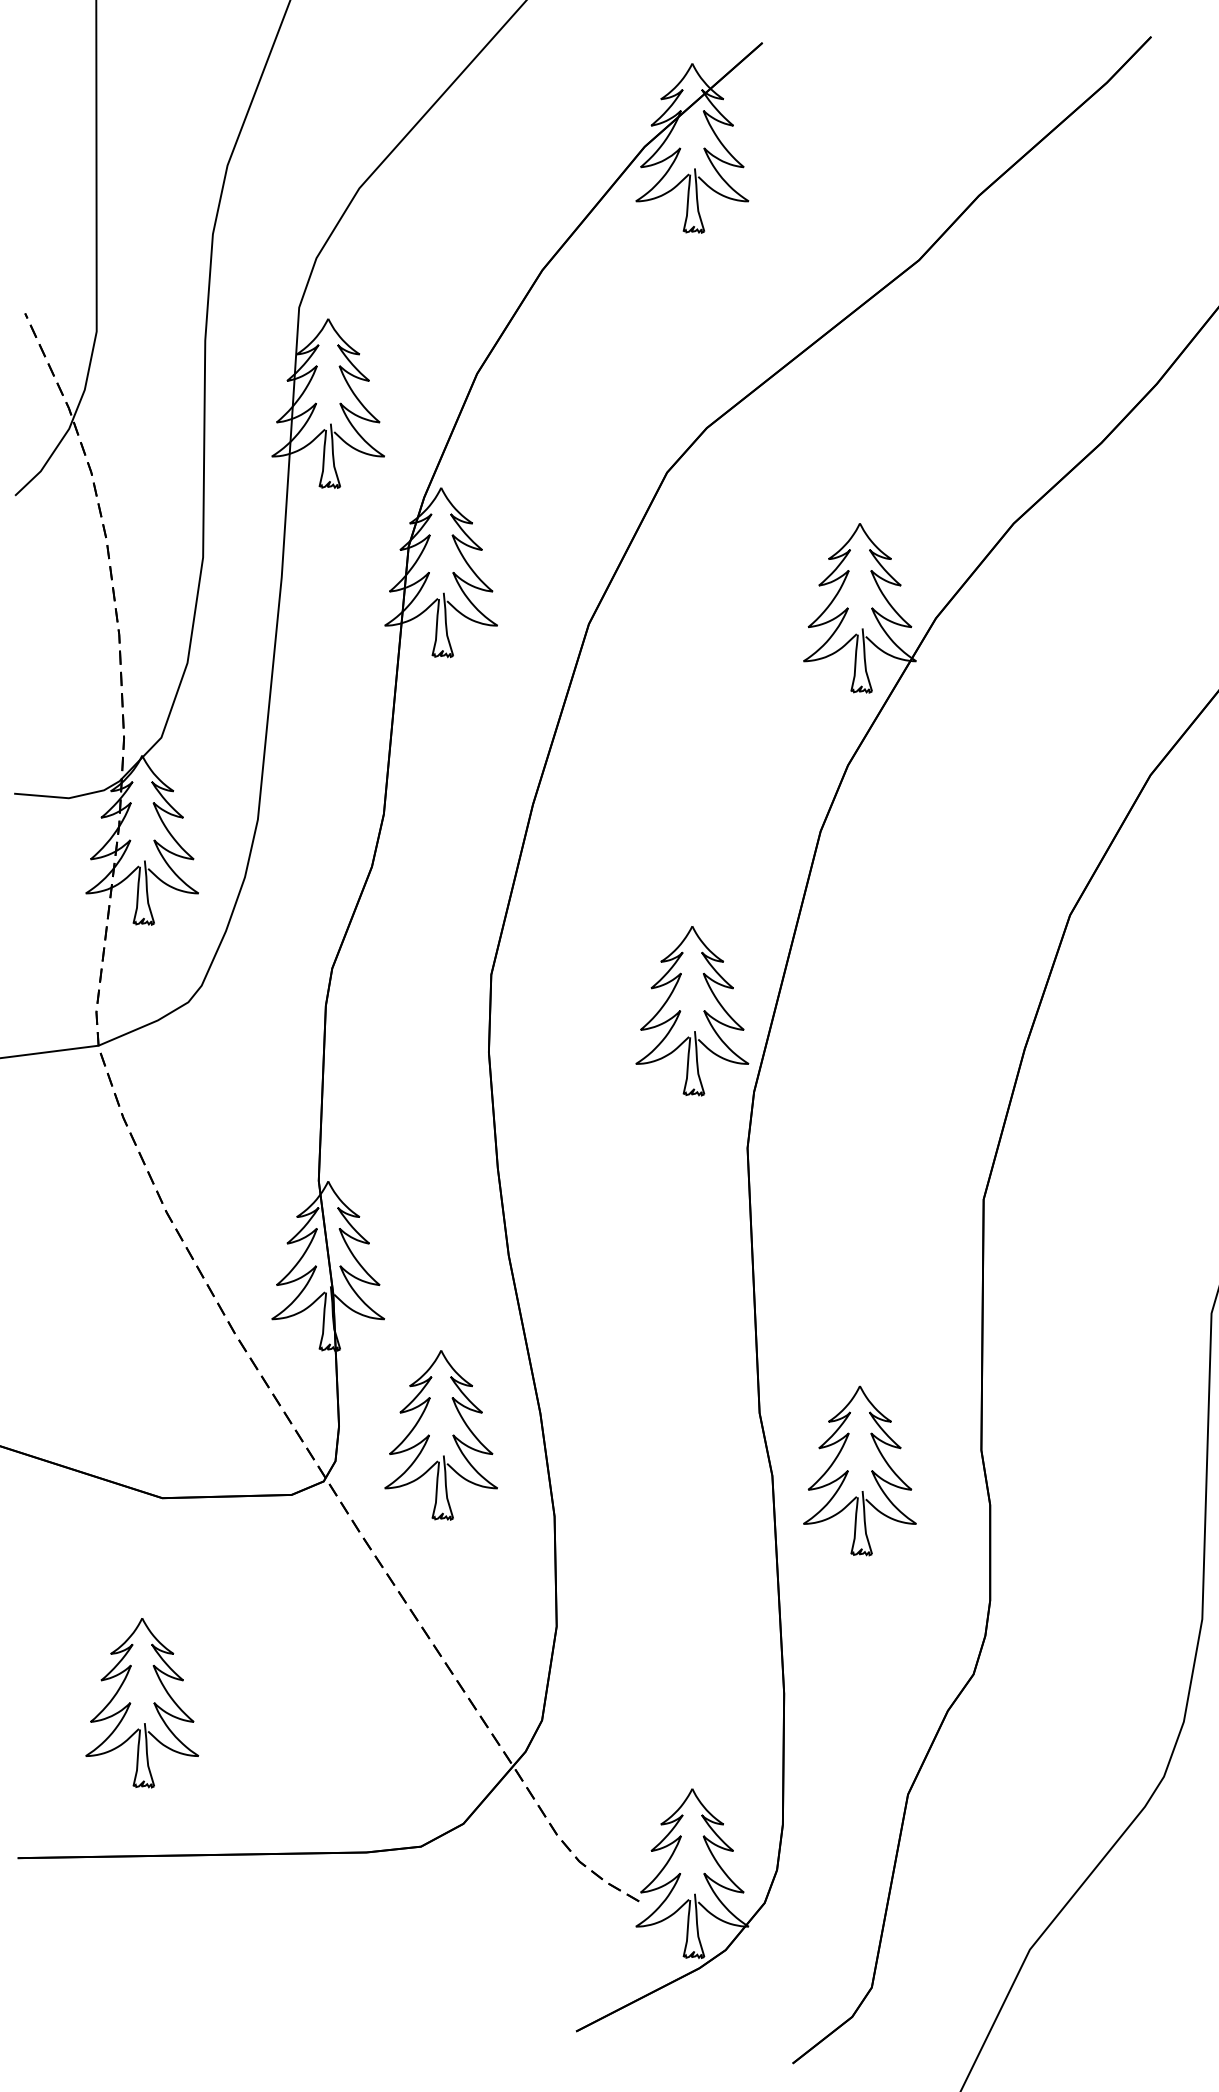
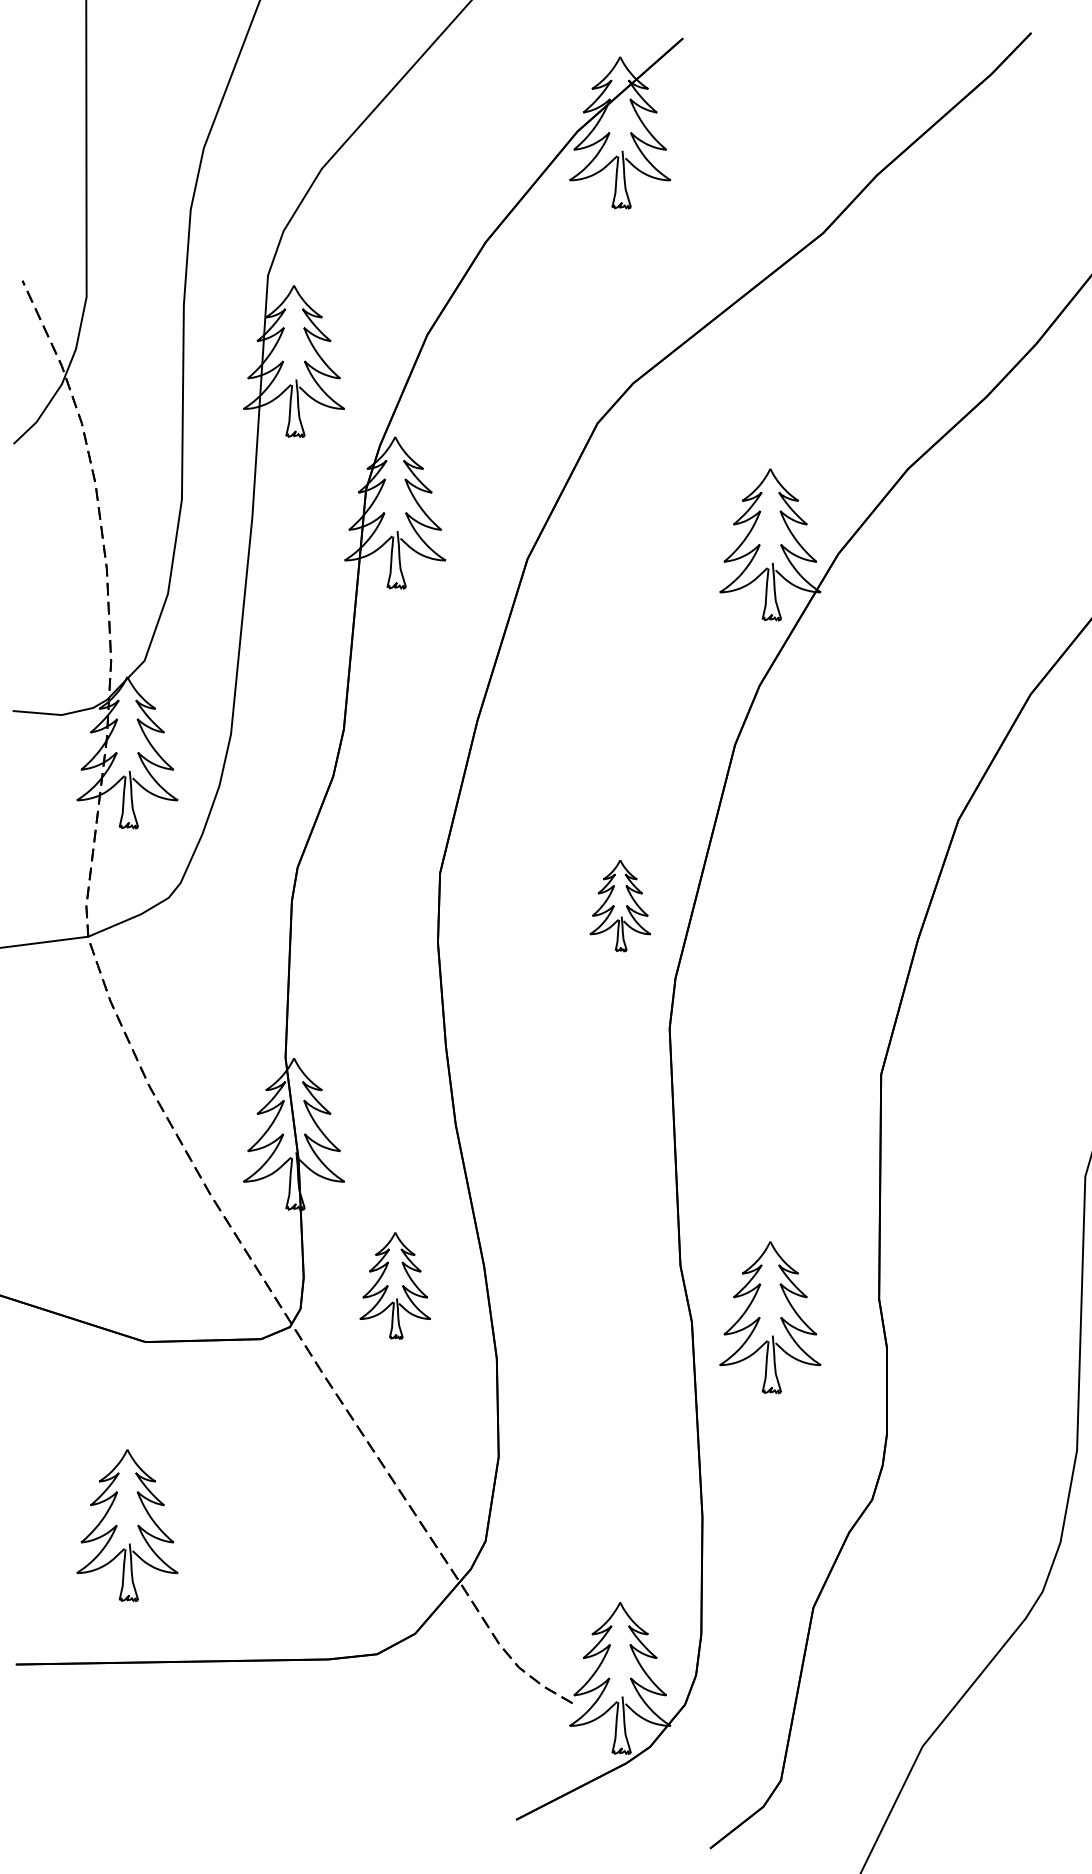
part: (692, 1010) -> (620, 905), size x0.6
part: (441, 1435) -> (395, 1285), size x0.7

